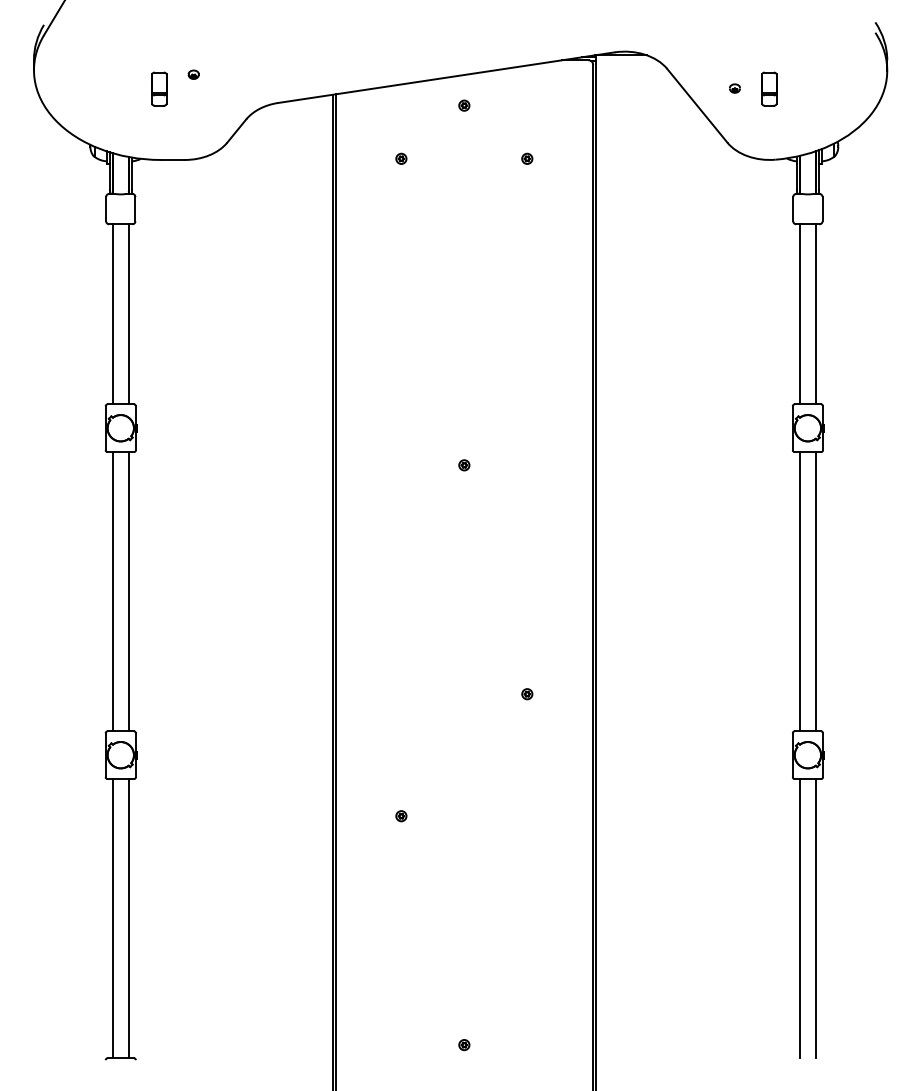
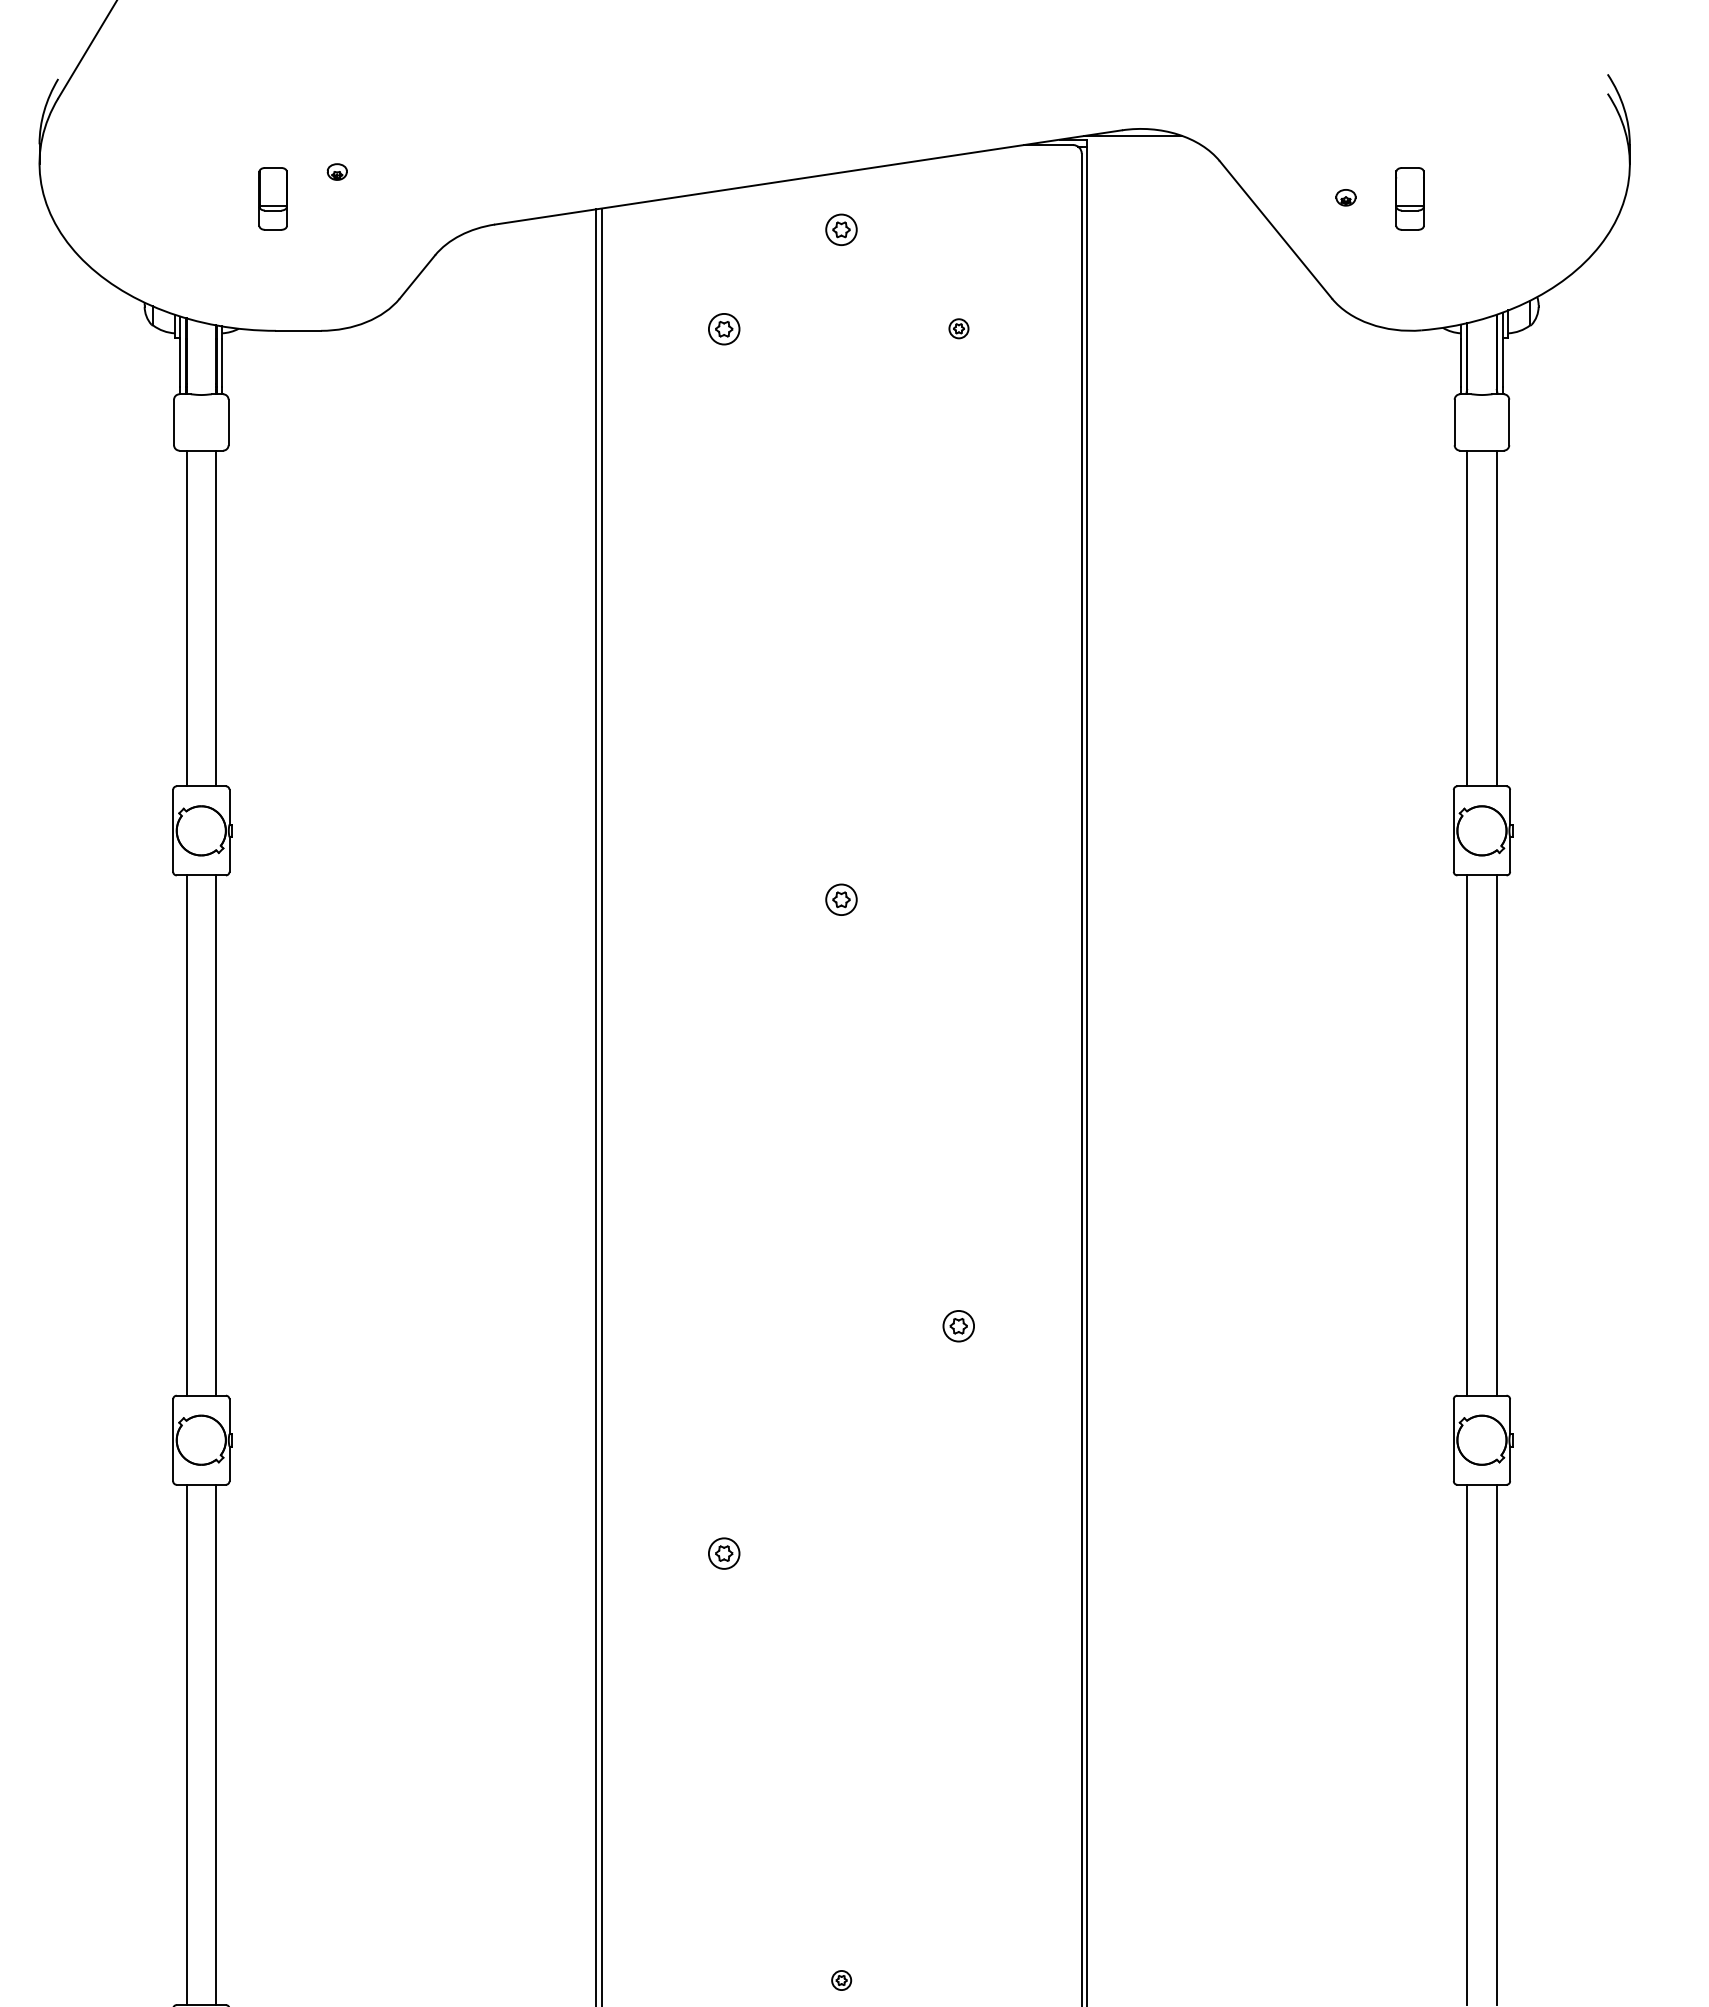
part: (464, 105) -> (841, 229), size x1.6
part: (401, 158) -> (724, 328), size x1.6
part: (464, 465) -> (841, 900), size x1.6
part: (527, 694) -> (959, 1327), size x1.6
part: (401, 816) -> (724, 1554), size x1.6

